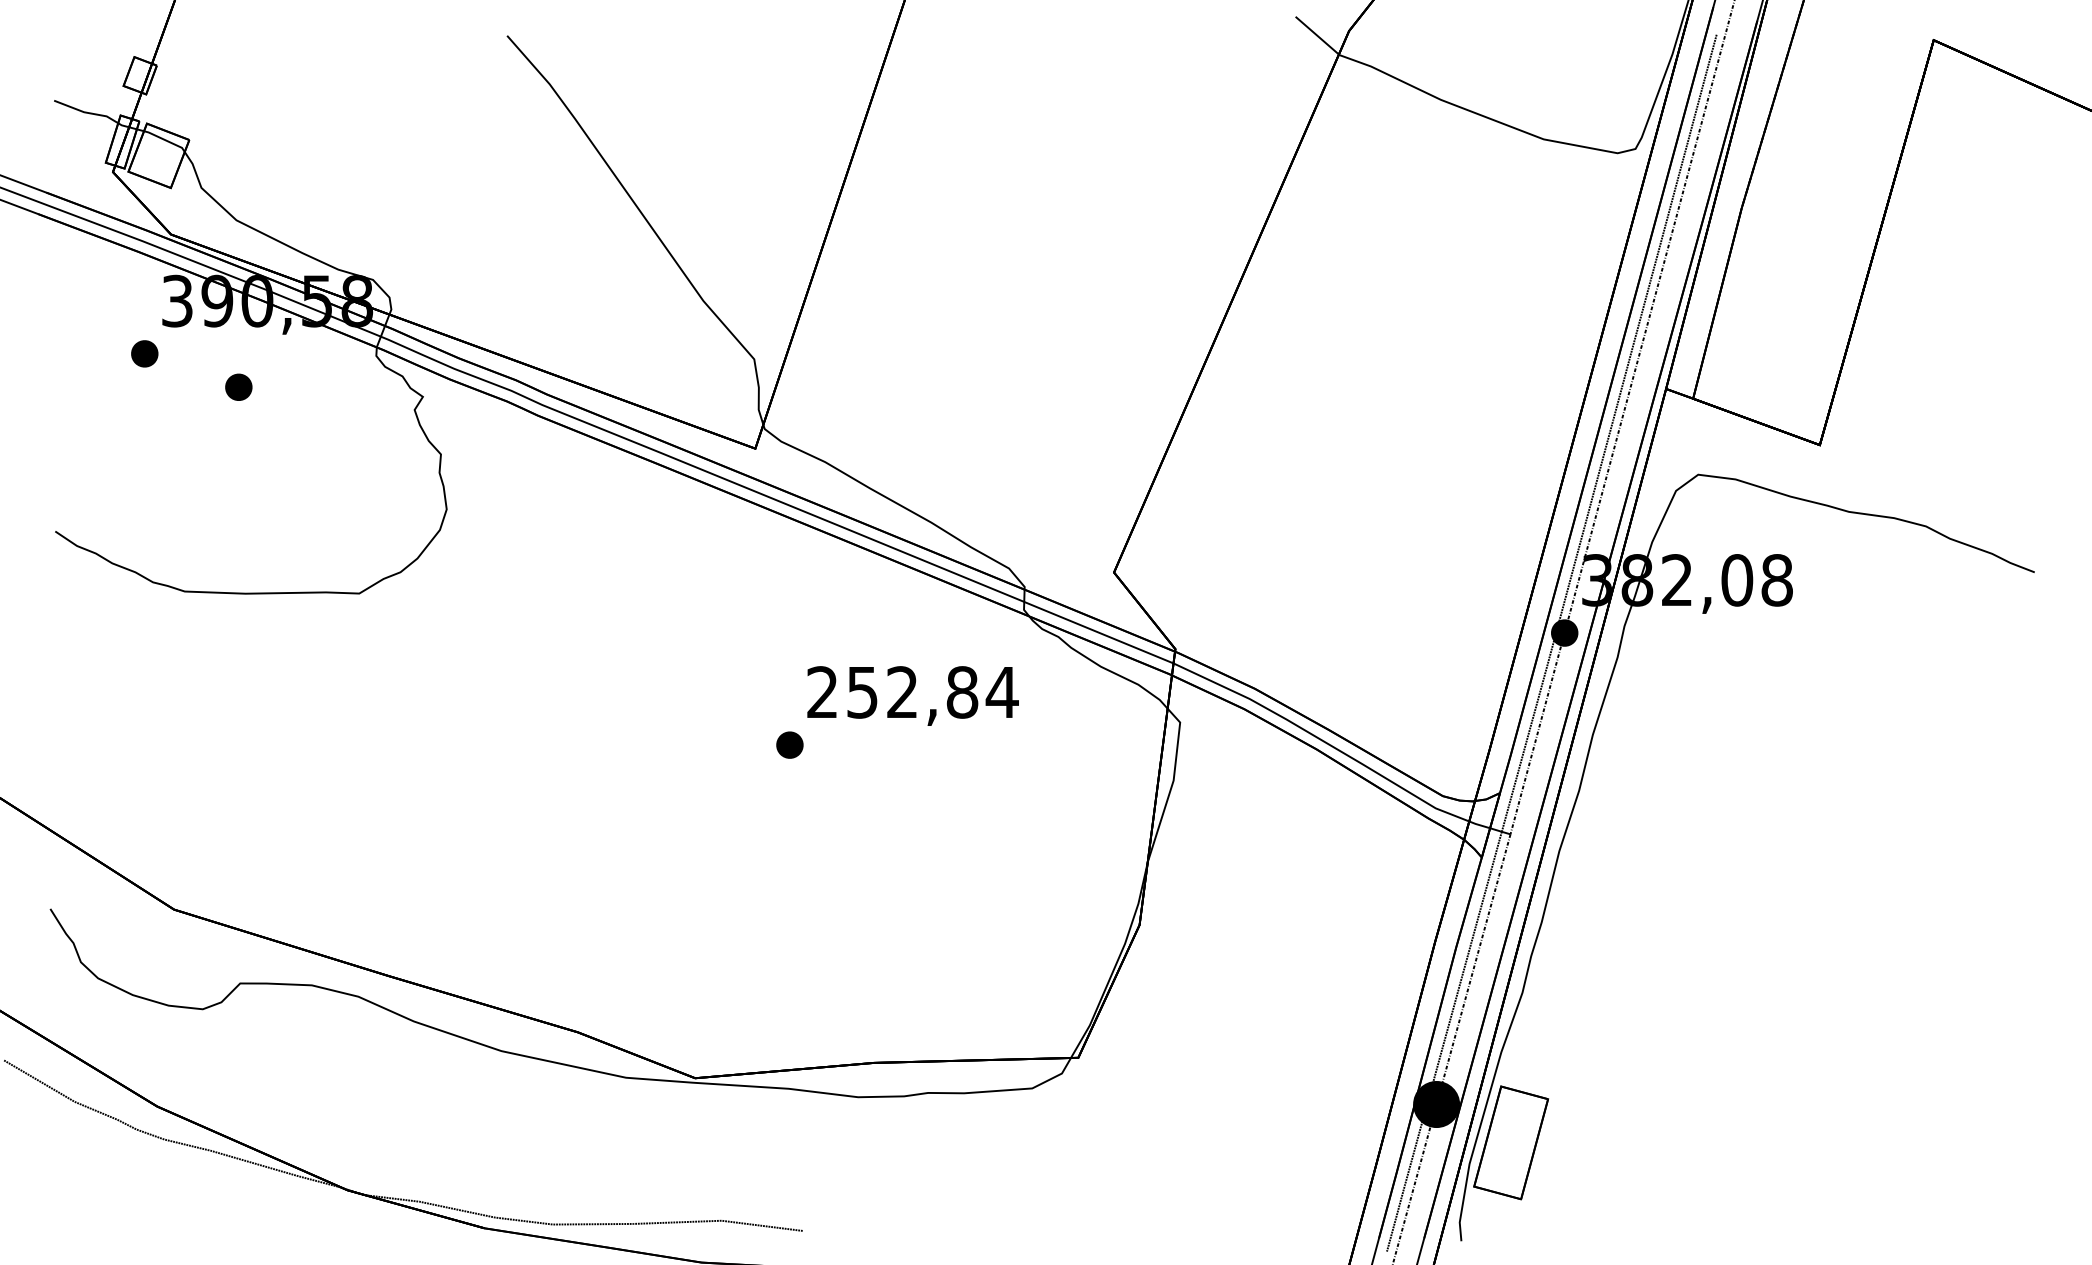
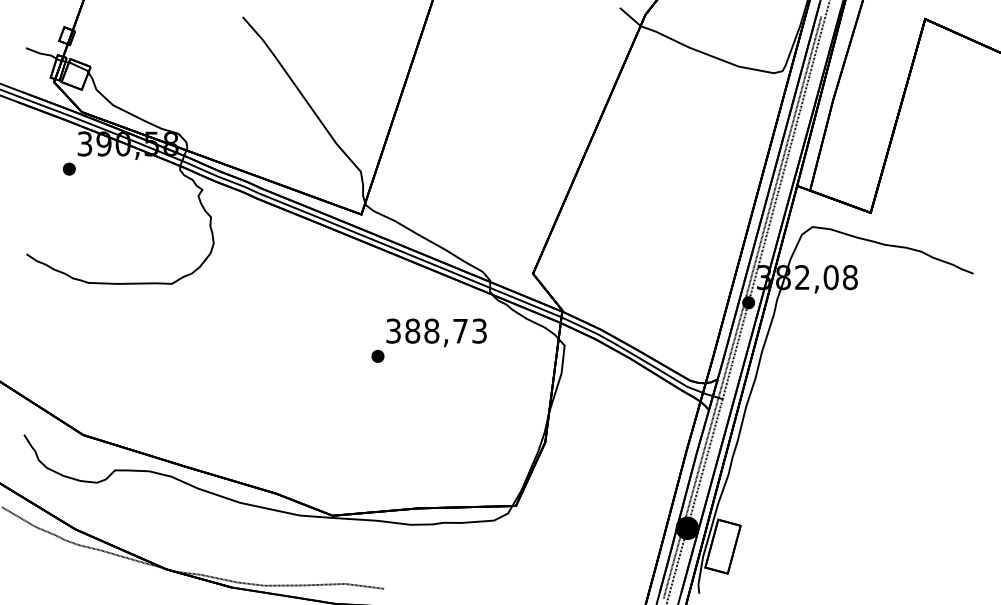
part: (237, 385) -> (113, 184), removed
text: (912, 691) -> (436, 330), 252,84 -> 388,73

